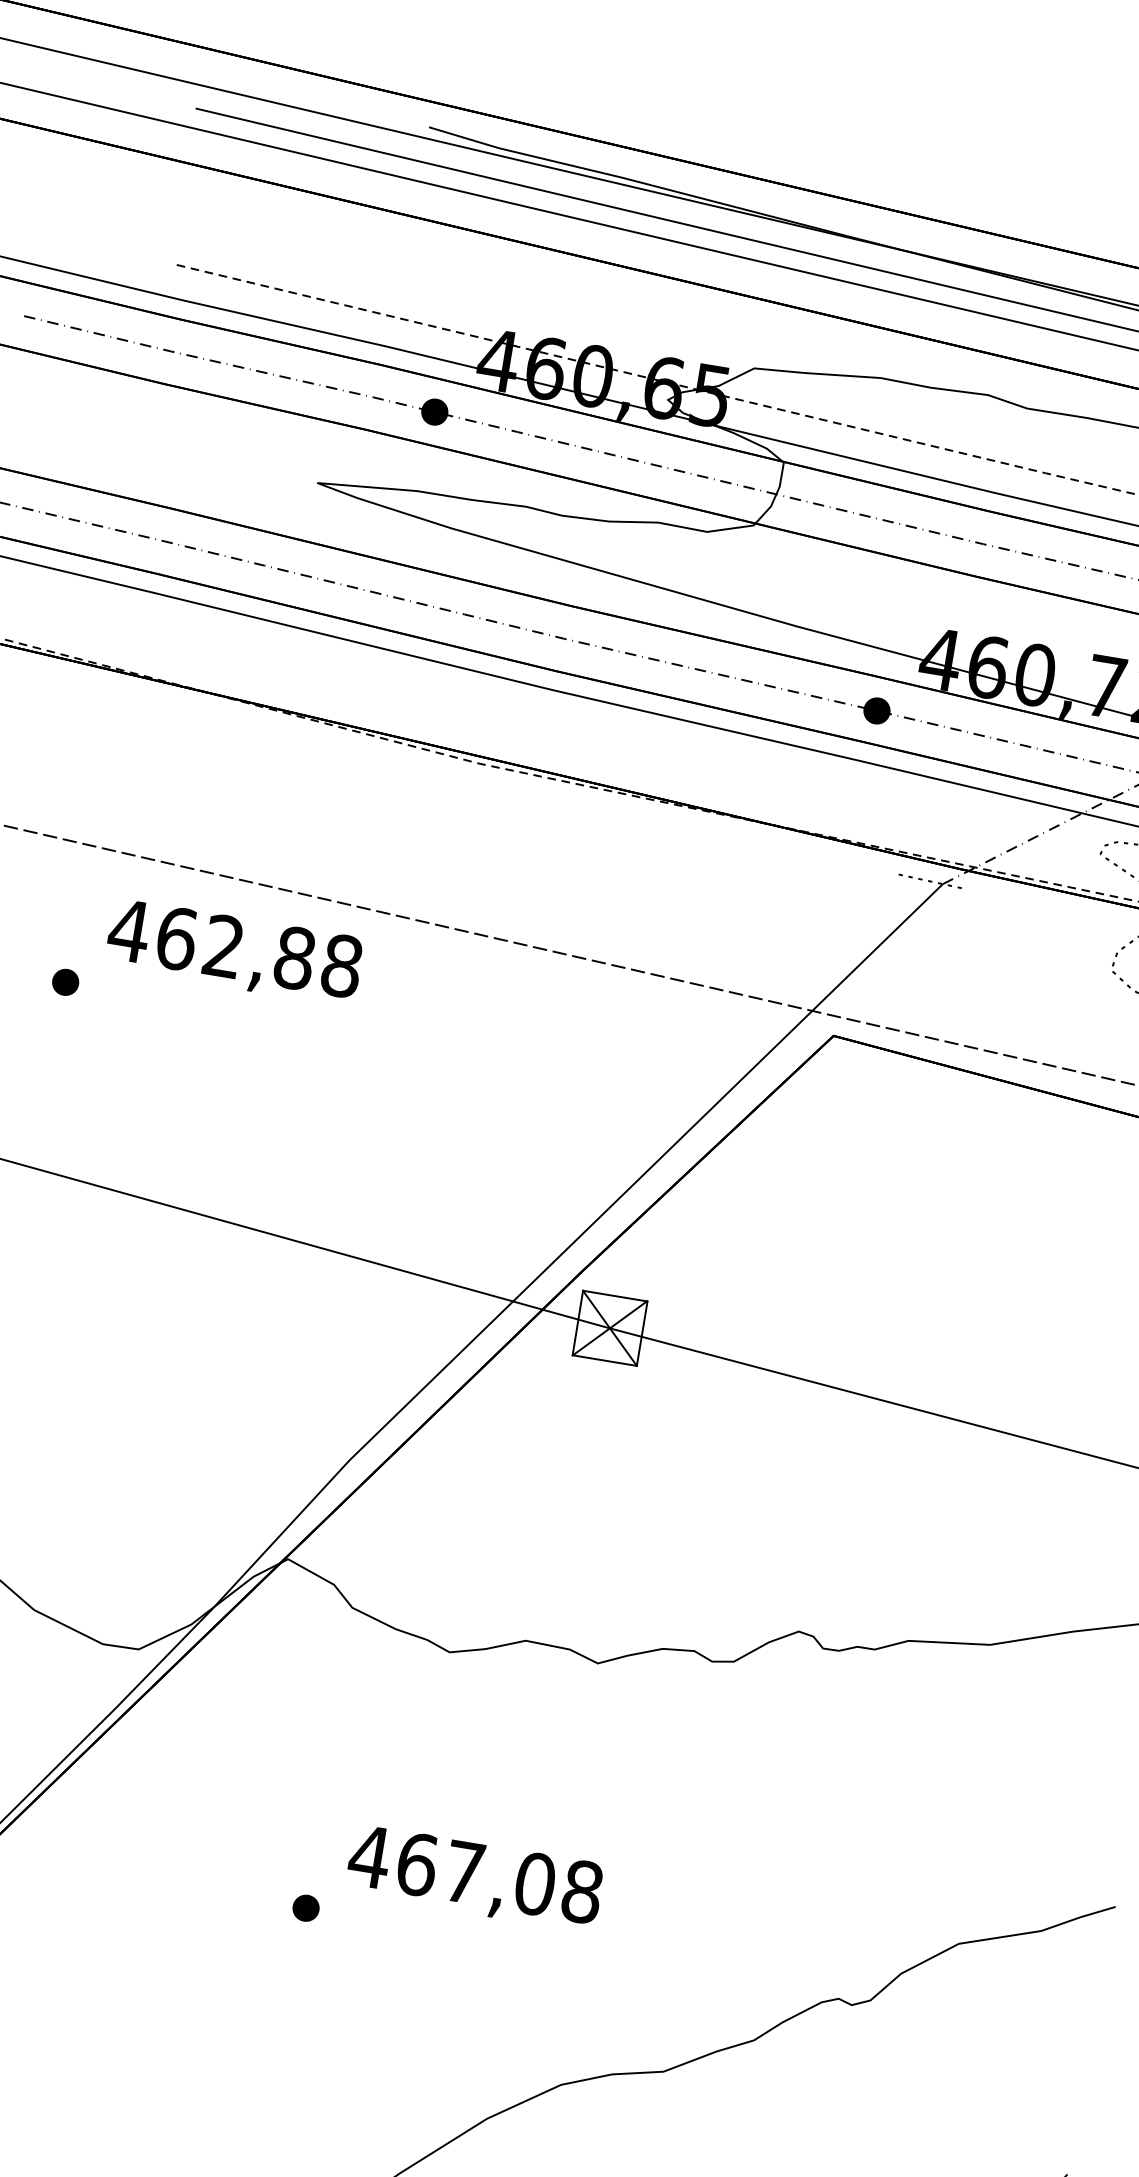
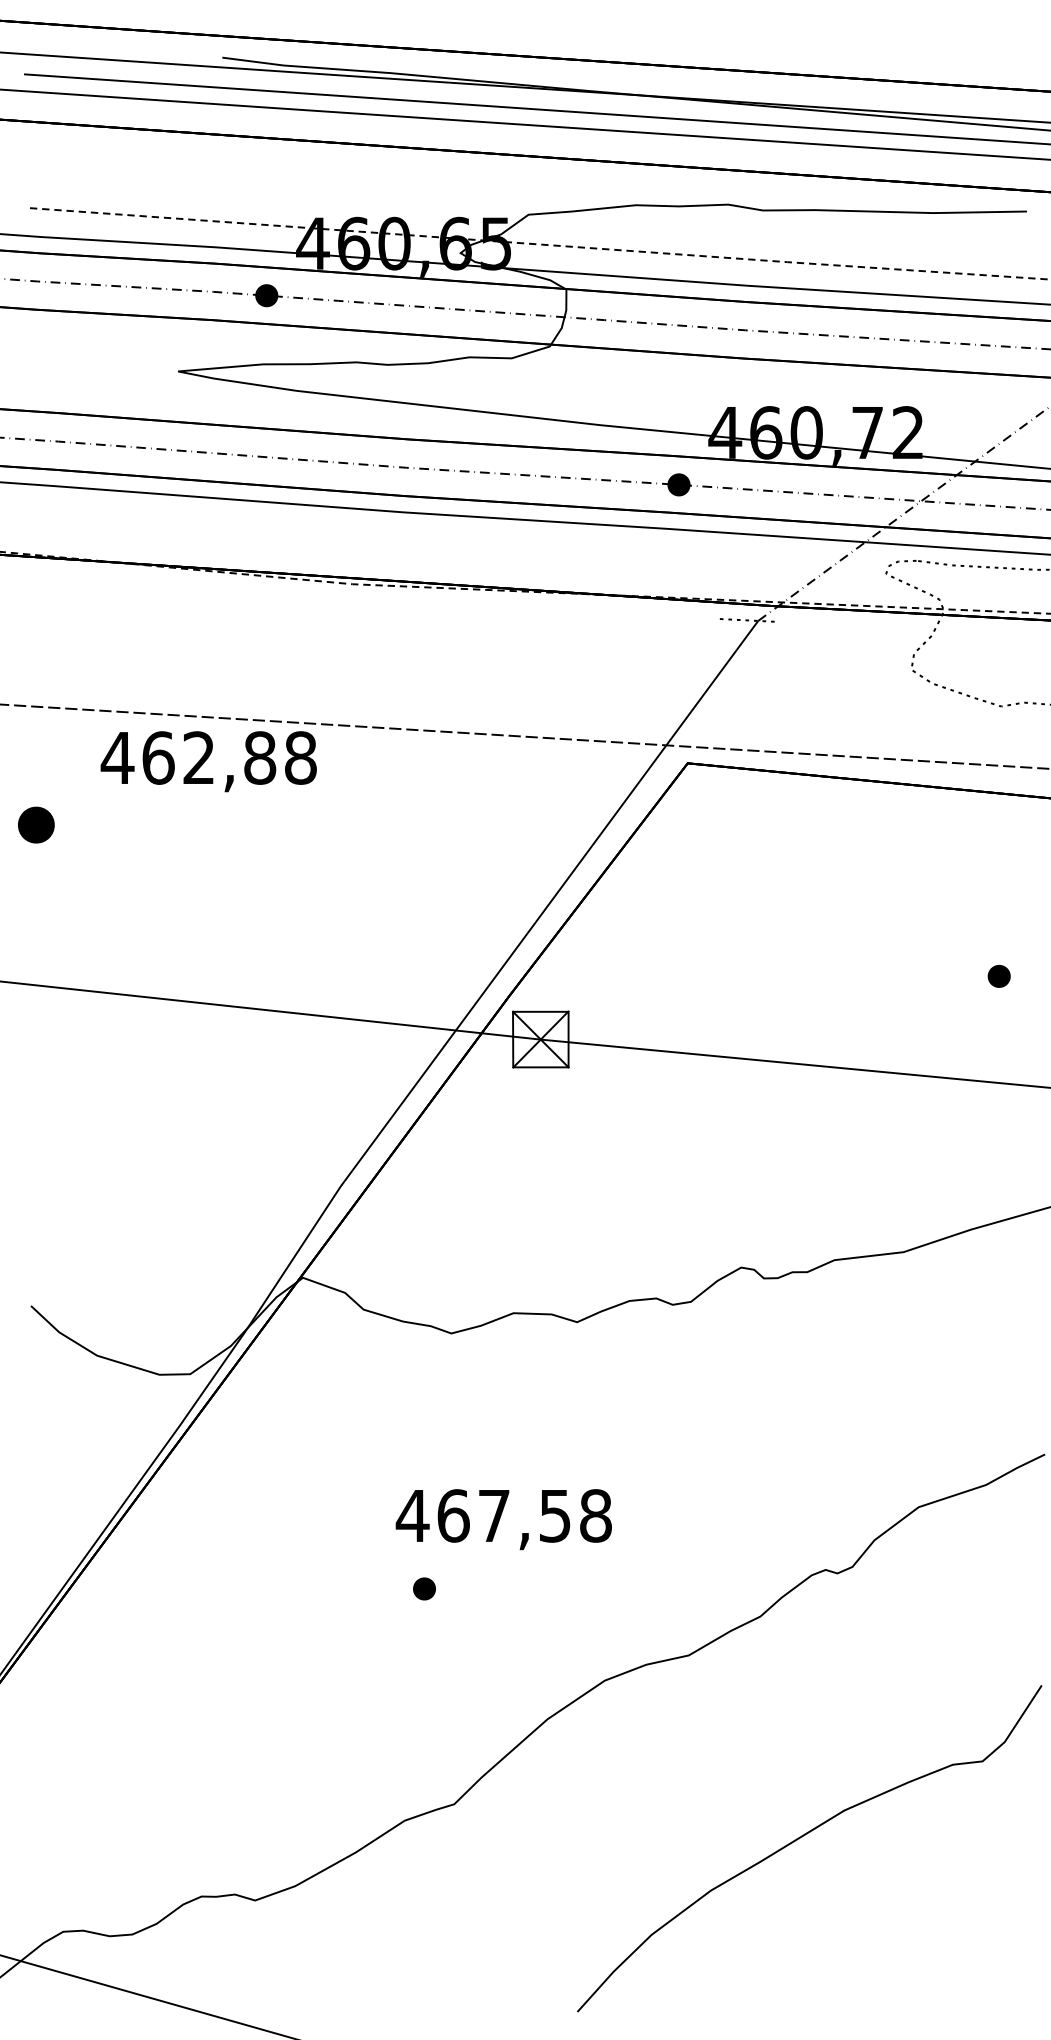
text: (234, 952) -> (208, 761), moved
part: (65, 981) -> (36, 824), size x1.6
text: (535, 1883) -> (555, 1515), 467,08 -> 467,58
part: (306, 1907) -> (424, 1588), moved

